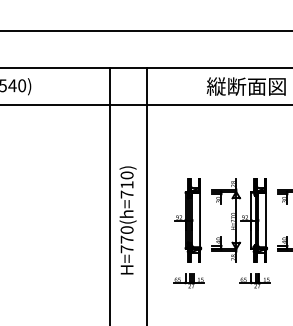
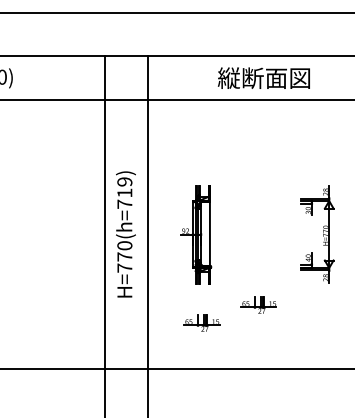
text: (126, 175) -> (124, 181), H=770(h=710) -> H=770(h=719)
part: (239, 220) -> (256, 234), removed
part: (188, 280) -> (201, 322), moved
part: (254, 280) -> (258, 304), moved

